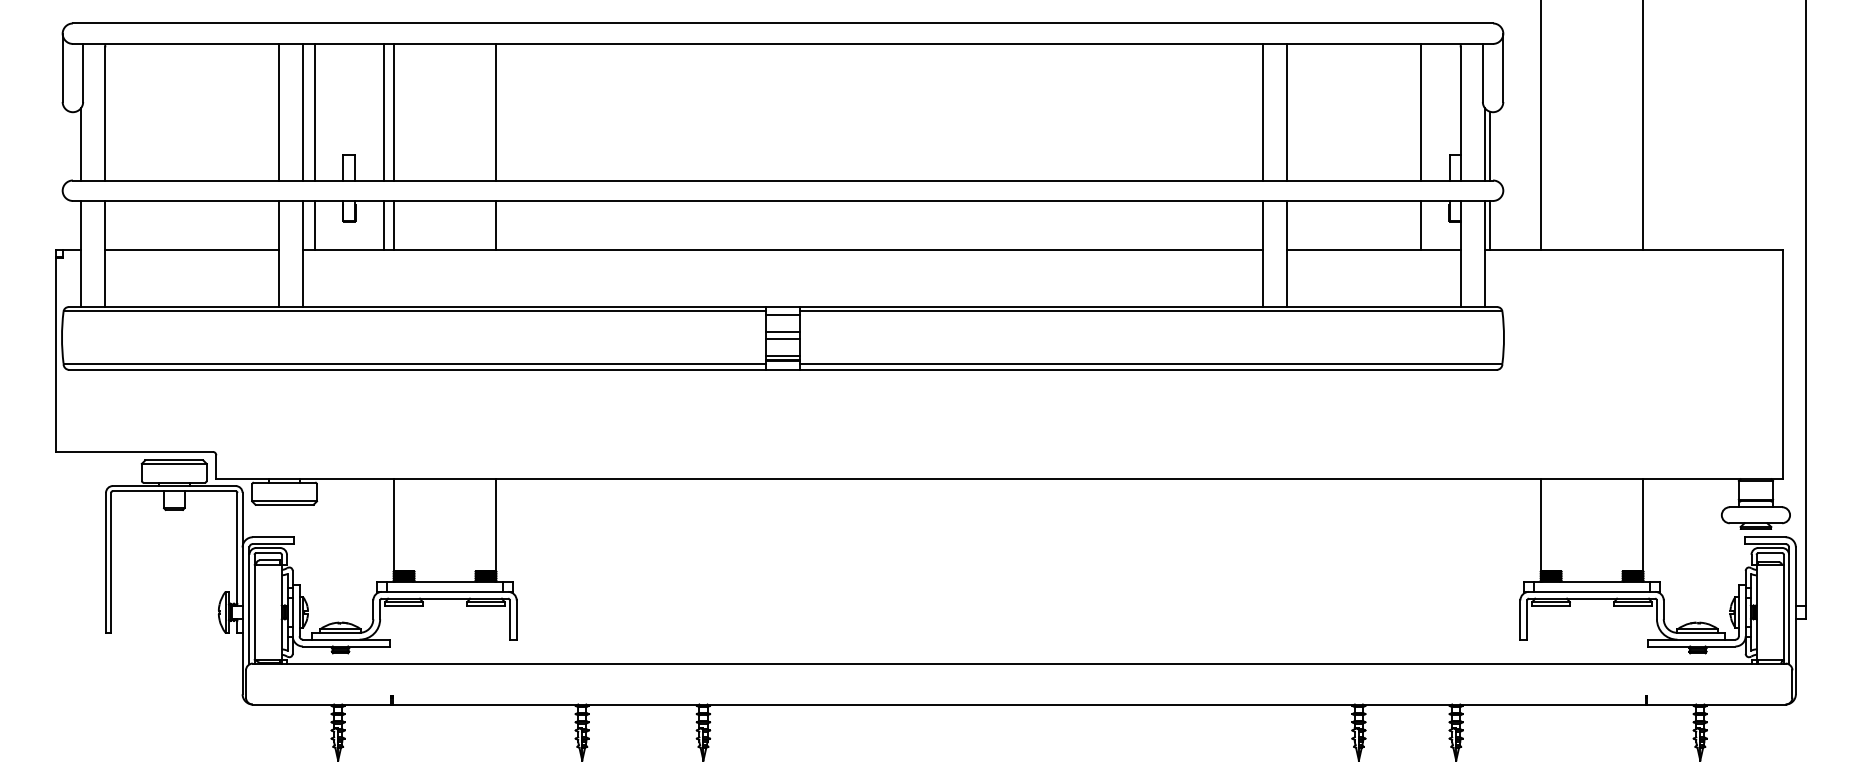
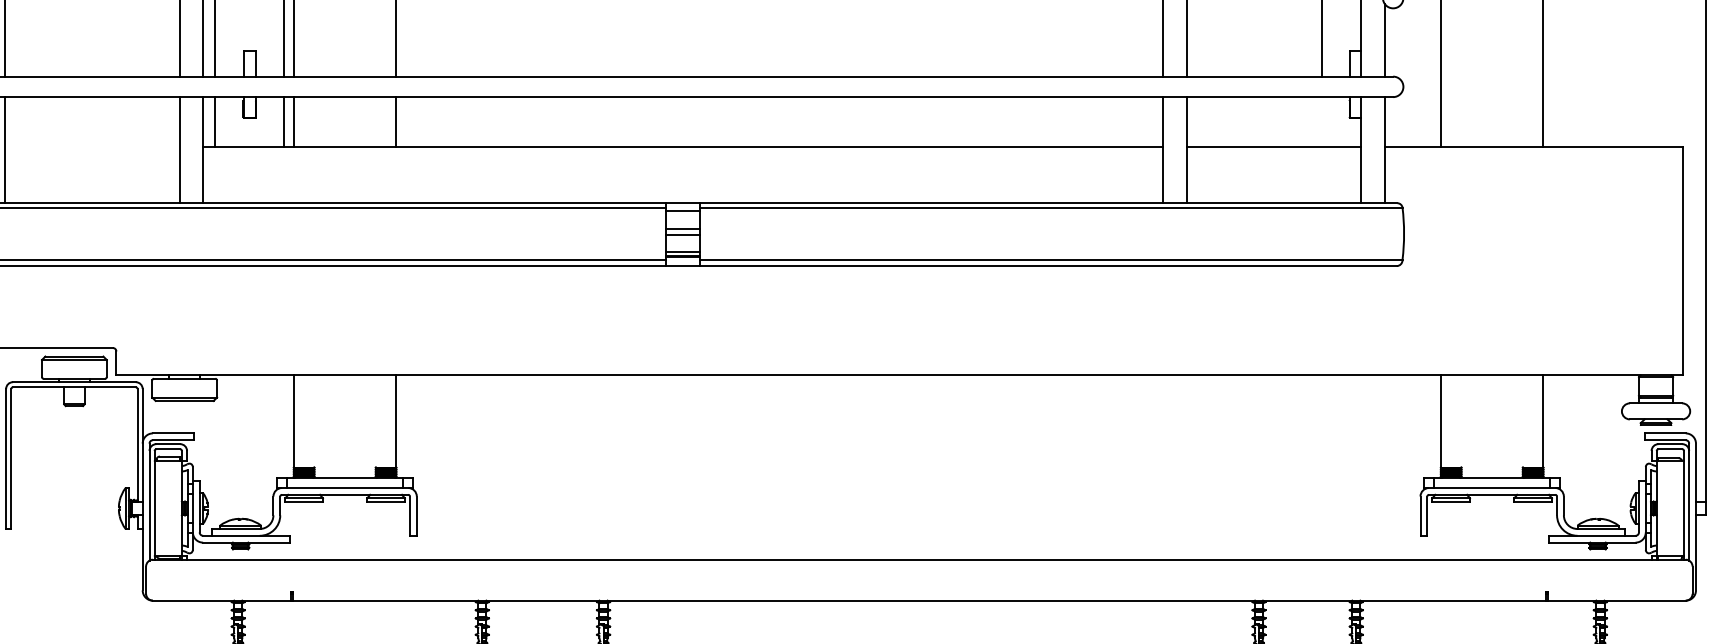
line: (1489, 145) -> (1389, 41), removed
line: (1421, 225) -> (1321, 121), removed
line: (1489, 225) -> (1389, 121), removed
line: (192, 250) -> (92, 146), removed

